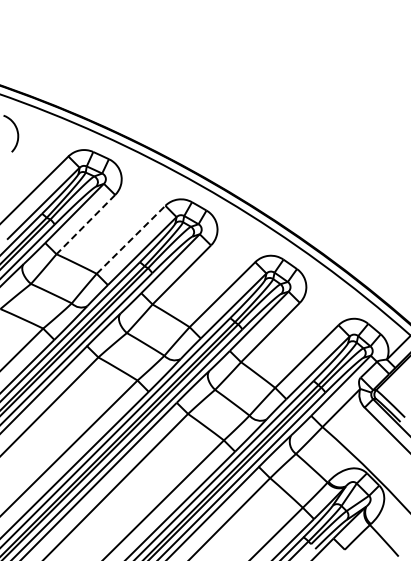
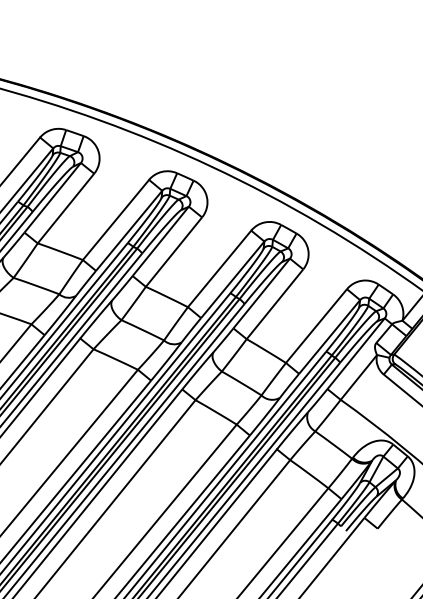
line: (85, 224) -> (65, 208), dashed -> solid
line: (131, 239) -> (116, 219), dashed -> solid

